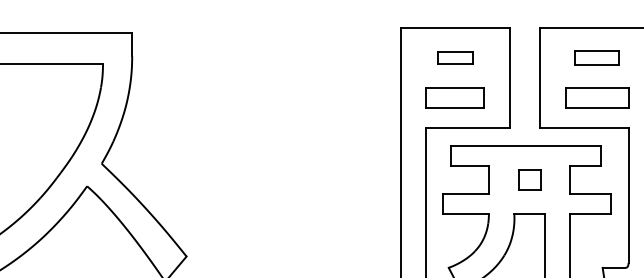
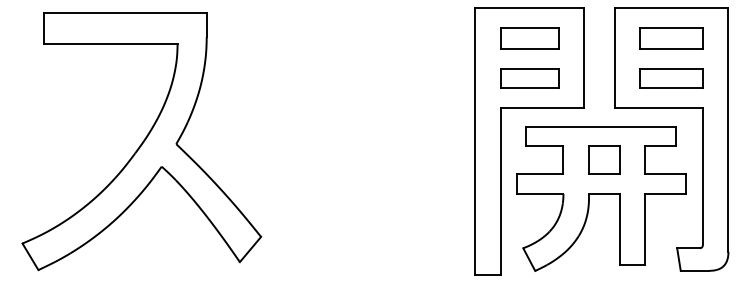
part: (454, 58) -> (529, 38), size x1.67
part: (596, 58) -> (671, 38), size x1.43
part: (529, 179) -> (604, 159), size x1.43

